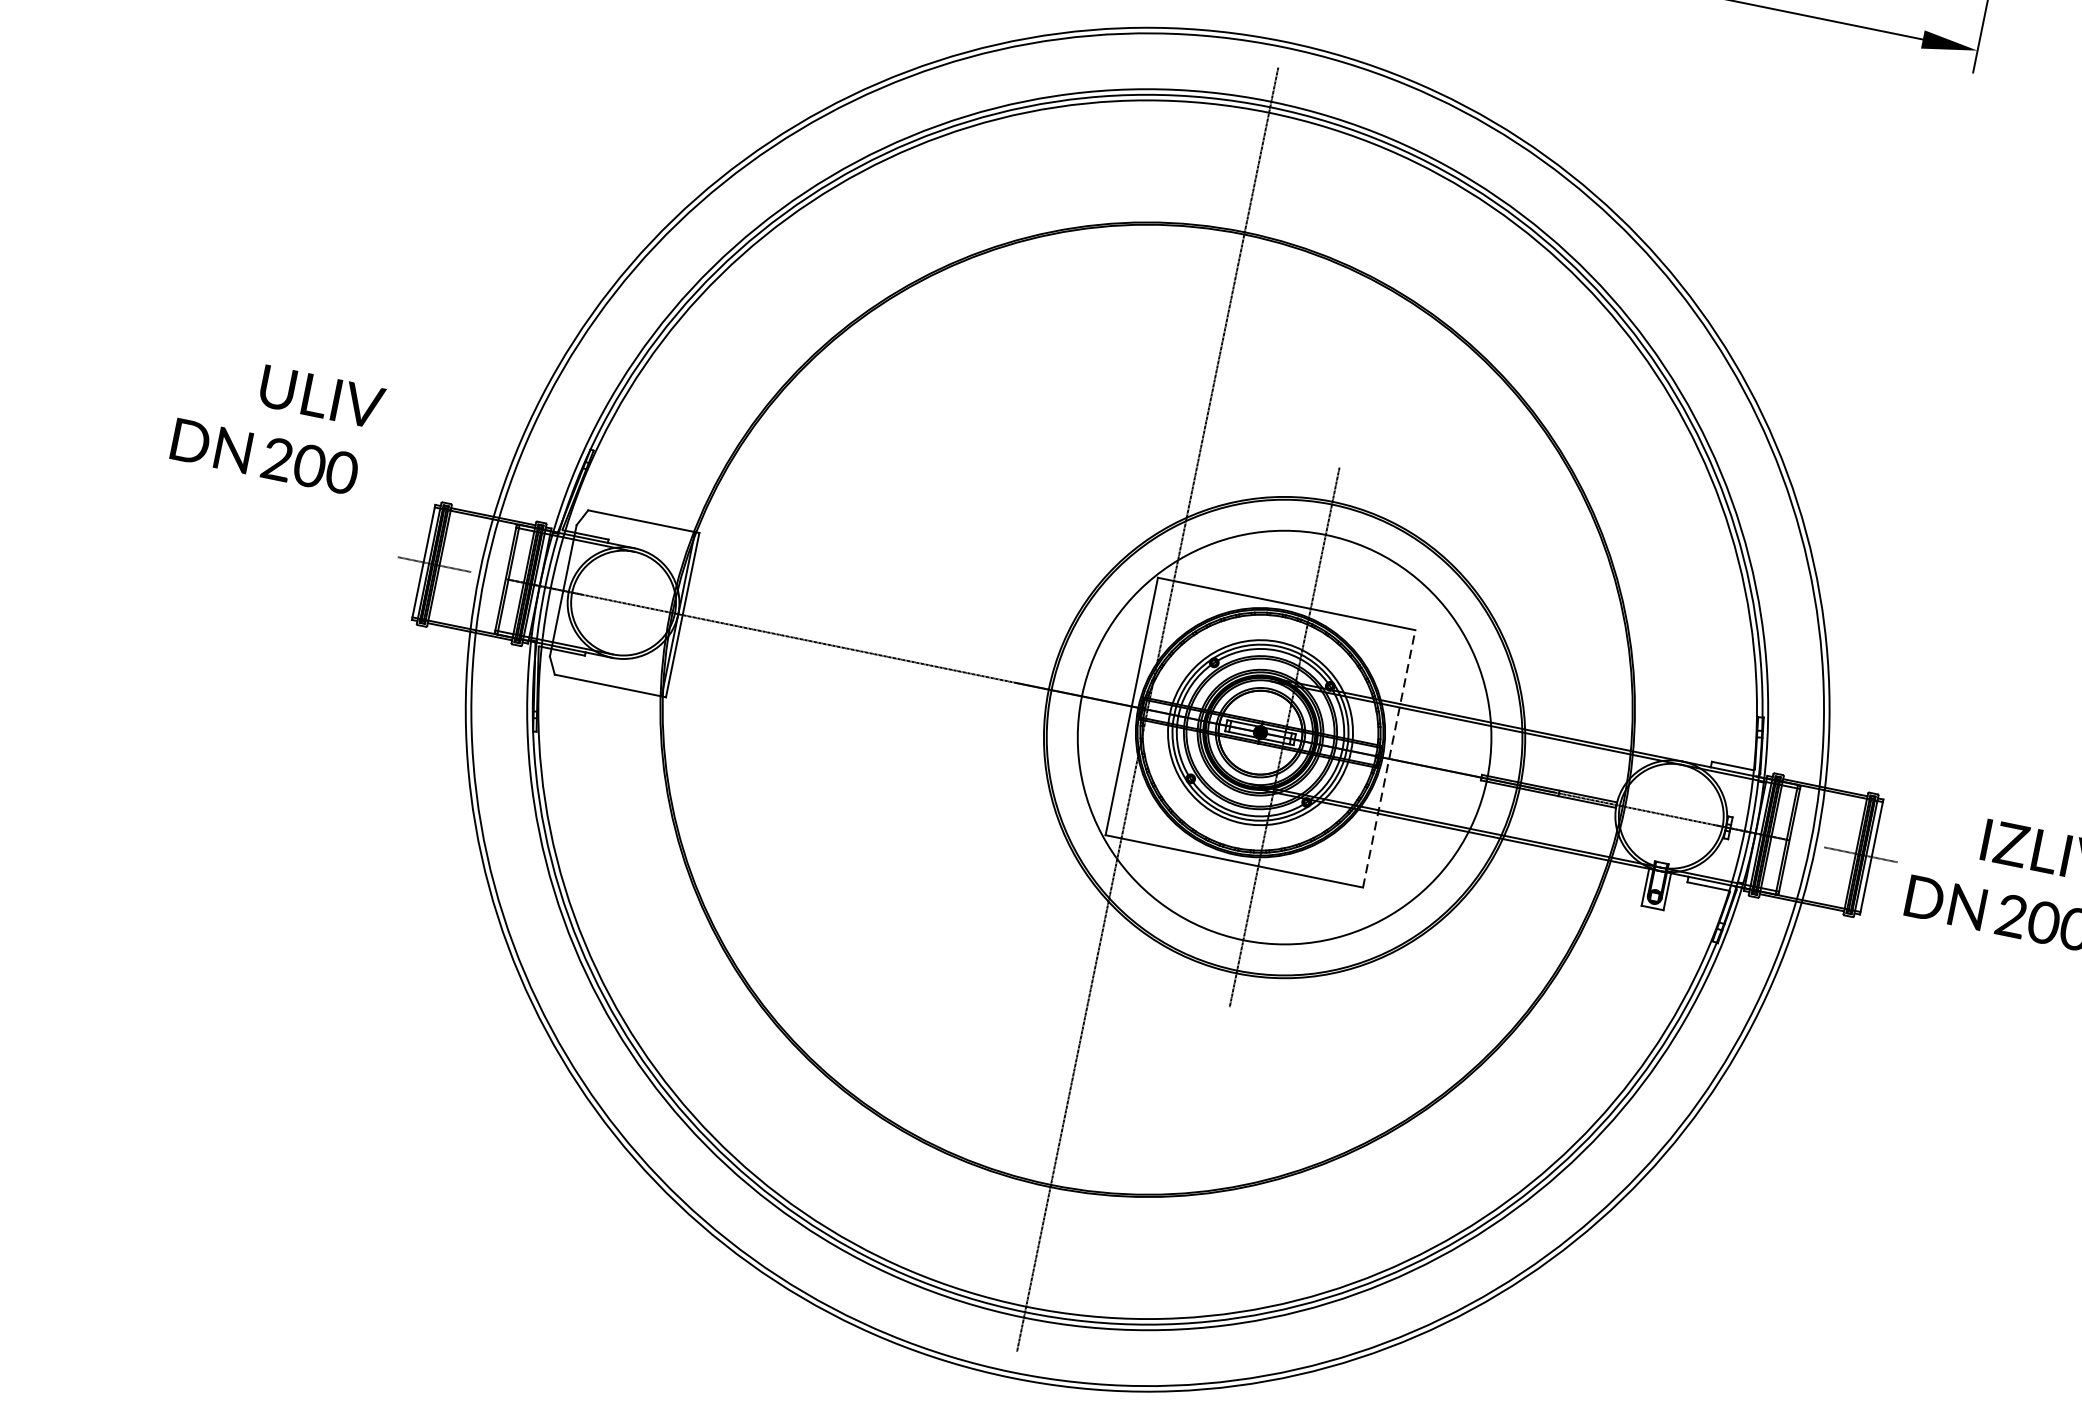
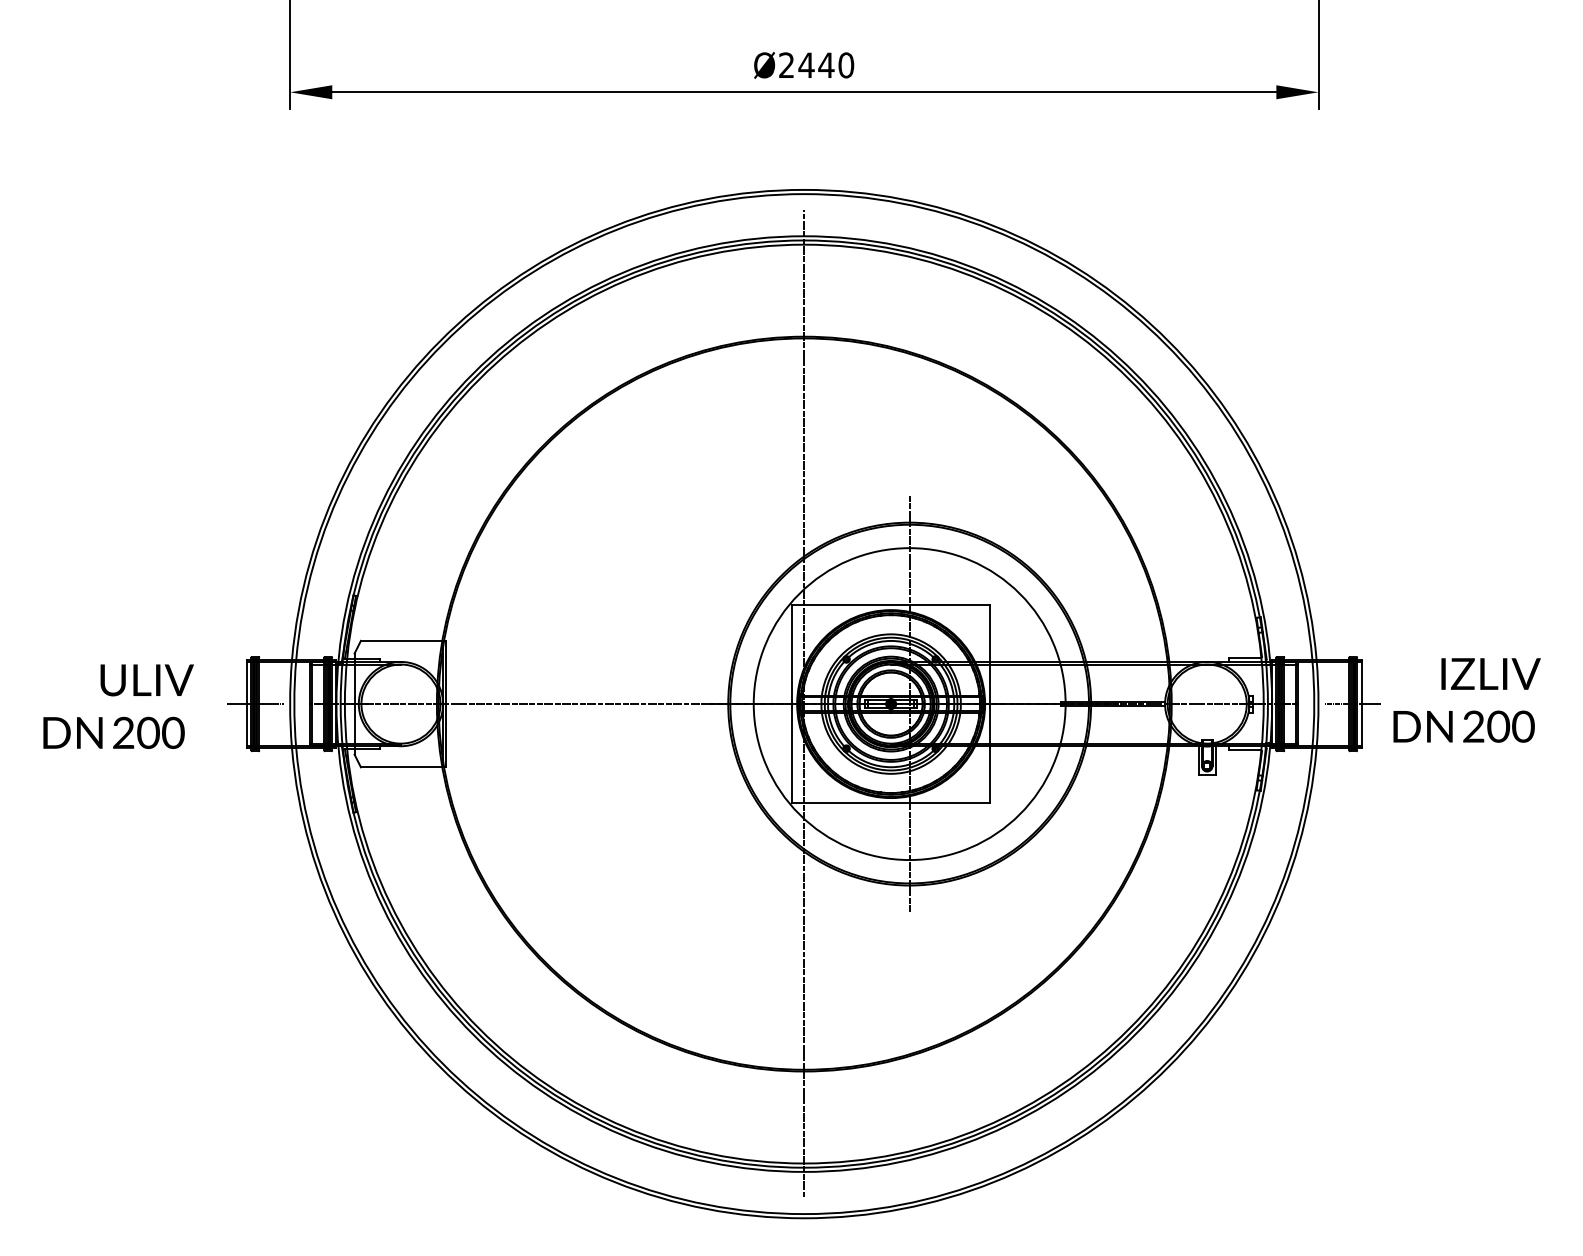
text: (277, 423) -> (118, 706), moved
line: (1389, 758) -> (990, 703), dashed -> solid

